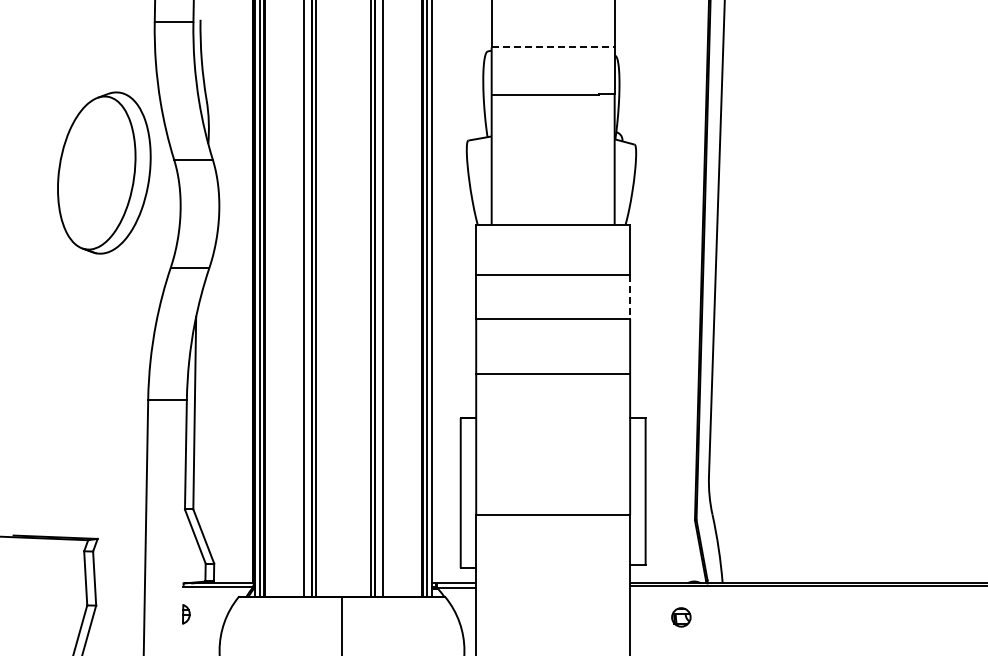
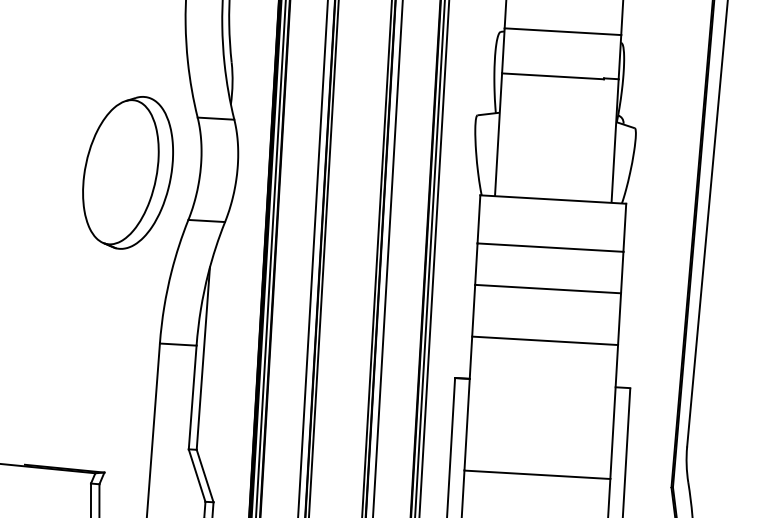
line: (553, 47) -> (563, 31), dashed -> solid
part: (104, 172) -> (128, 172), moved
line: (630, 297) -> (622, 272), dashed -> solid

